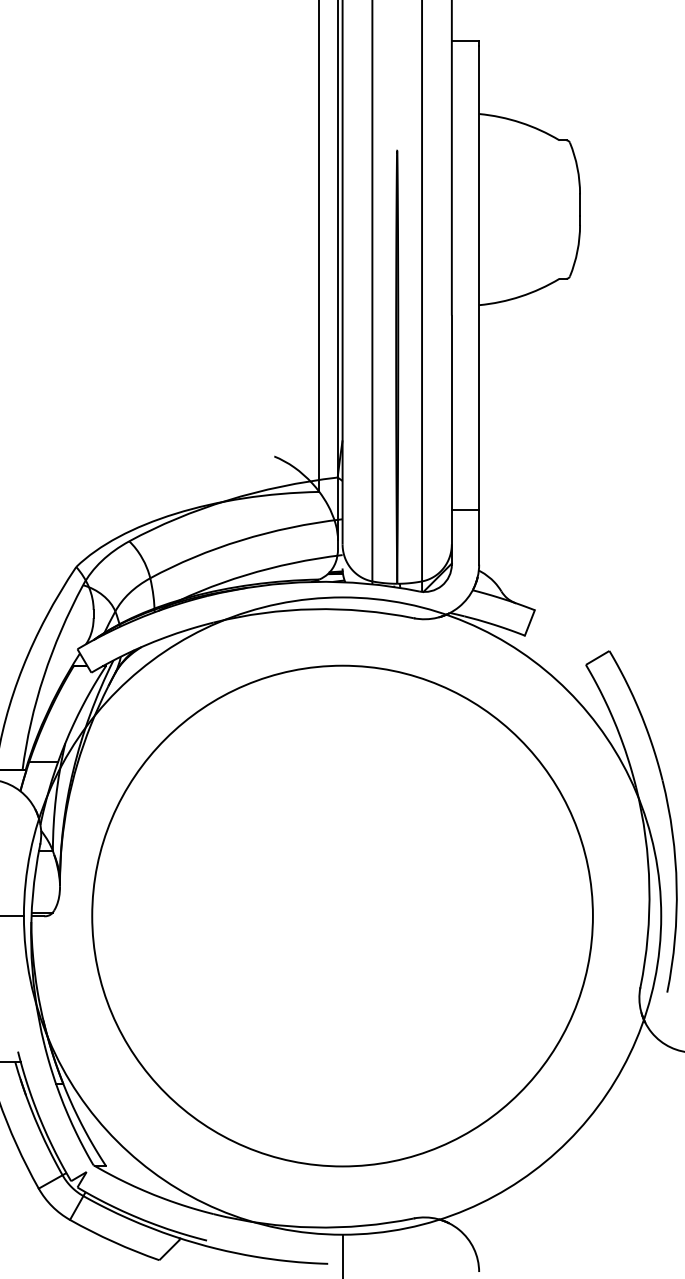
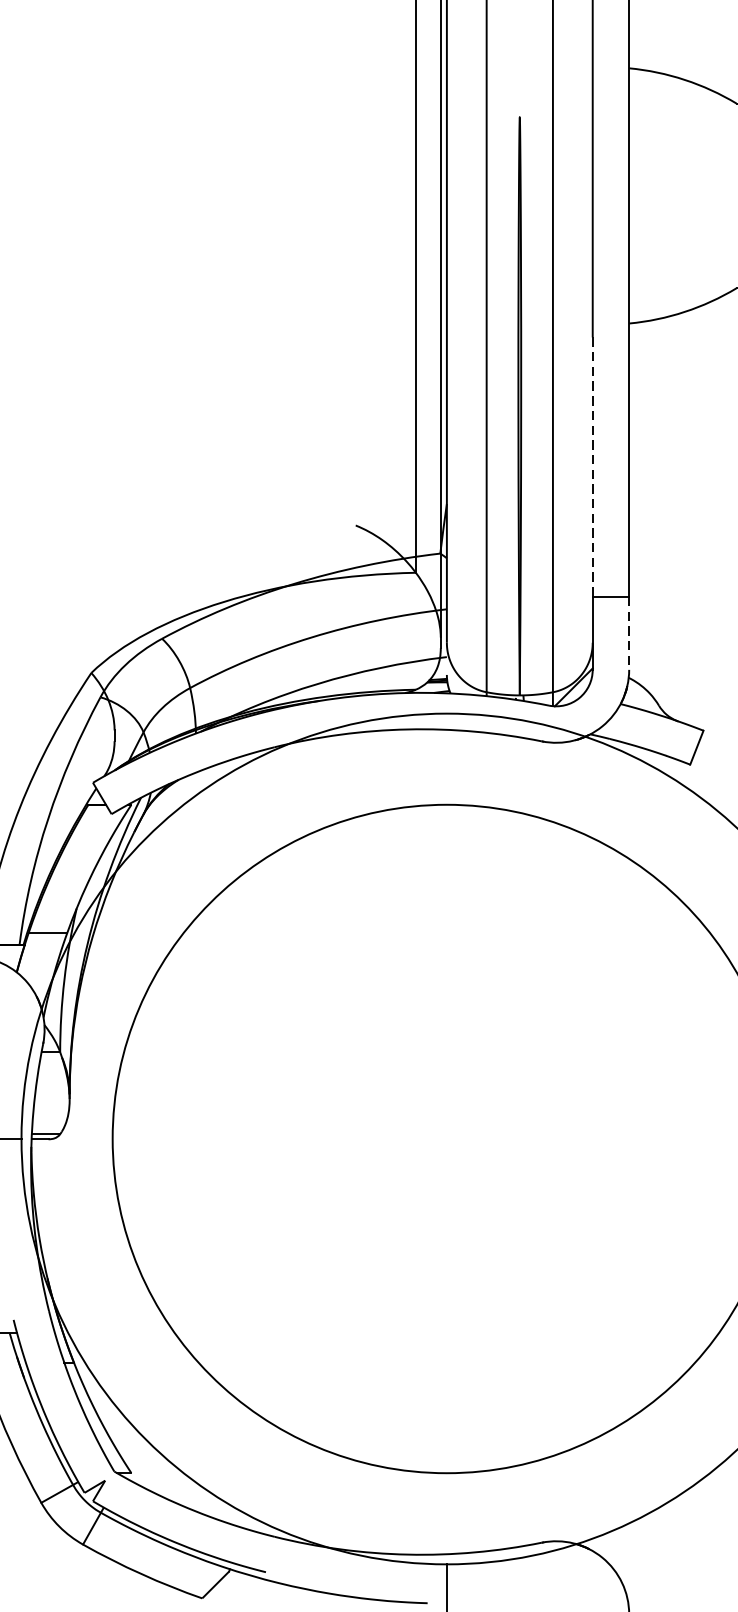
line: (451, 413) -> (592, 468), solid -> dashed
line: (479, 537) -> (629, 633), solid -> dashed

